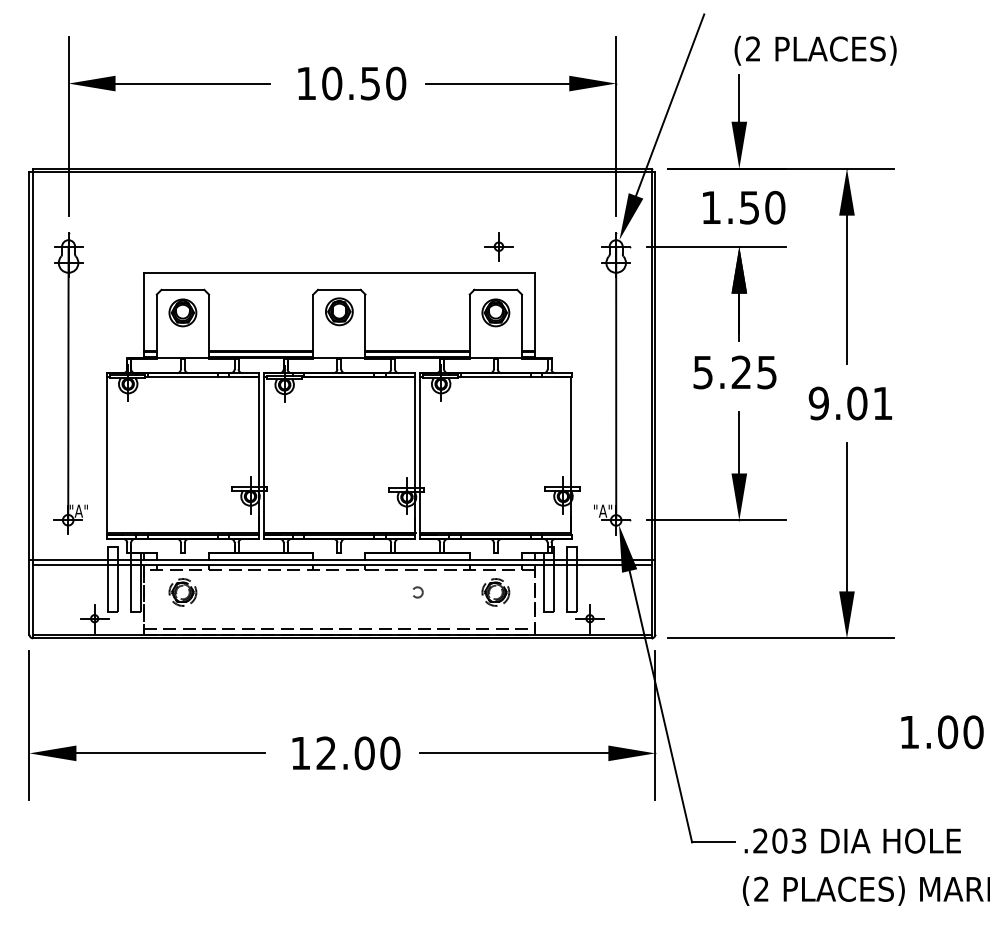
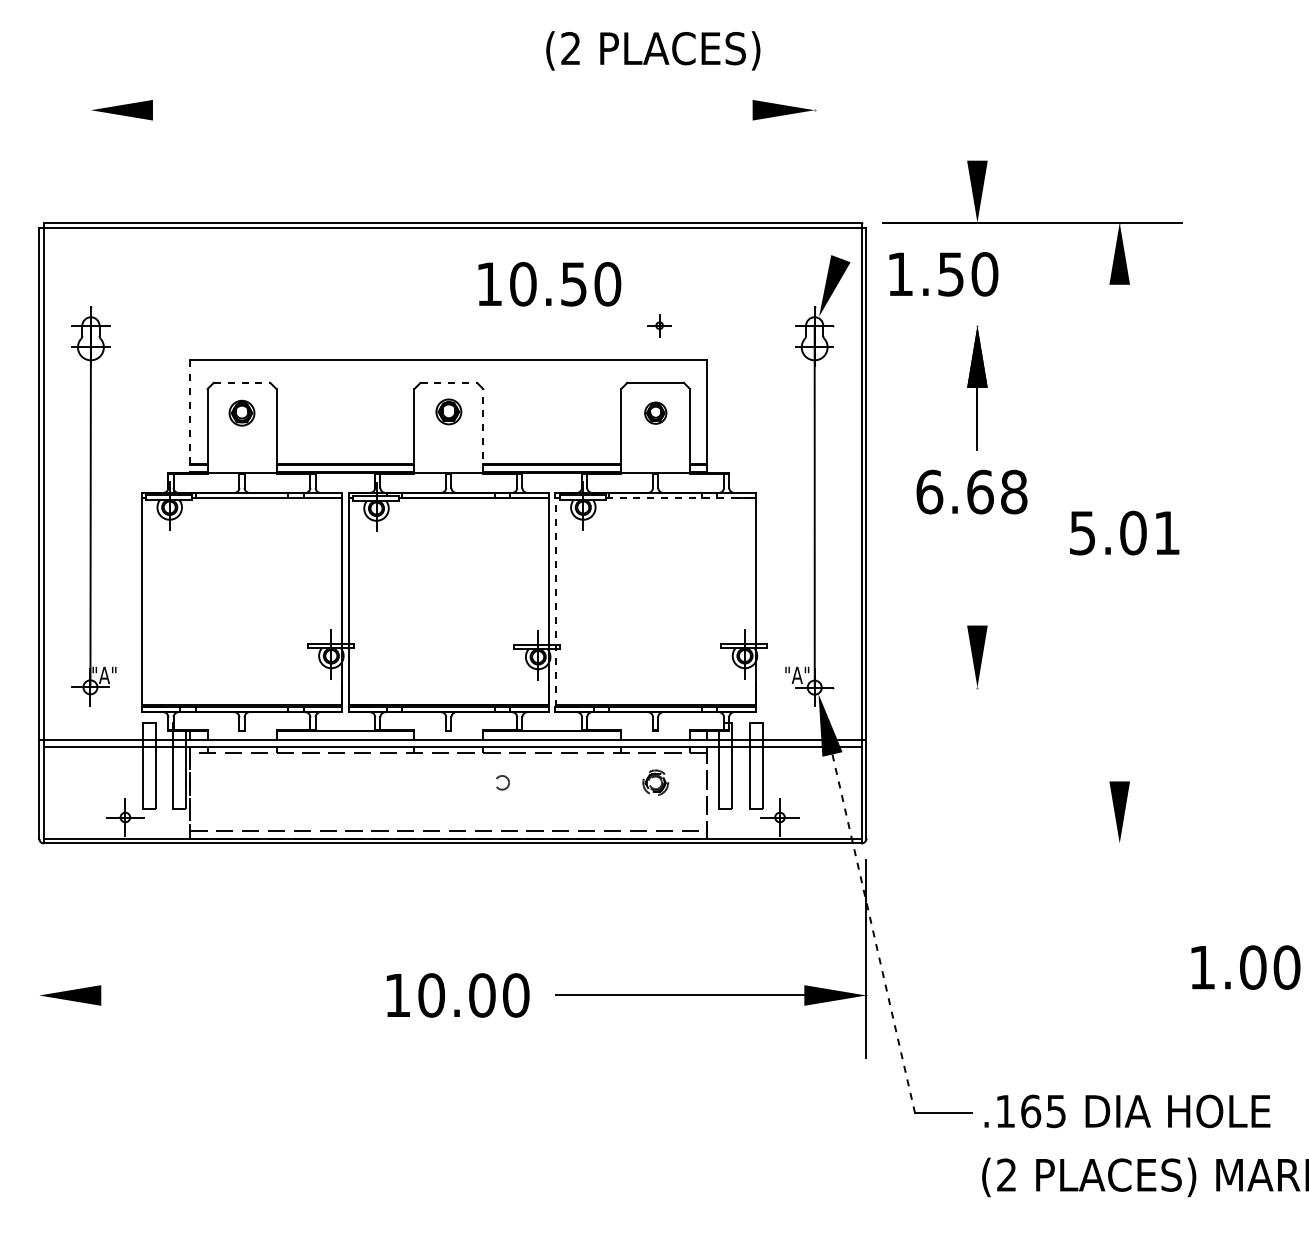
text: (815, 50) -> (653, 50), moved
line: (192, 83) -> (254, 110), removed
text: (352, 83) -> (549, 284), moved
line: (497, 83) -> (657, 110), removed
line: (739, 98) -> (977, 129), removed
line: (669, 104) -> (885, 138), removed
line: (68, 126) -> (90, 166), removed
line: (616, 126) -> (814, 166), removed
text: (743, 207) -> (943, 274), moved
part: (498, 246) -> (659, 325), size x0.6
line: (715, 246) -> (946, 325), removed
line: (183, 289) -> (242, 382), solid -> dashed
line: (339, 289) -> (449, 382), solid -> dashed
line: (846, 289) -> (1119, 382), removed
part: (339, 311) -> (448, 411), size x0.7
part: (182, 312) -> (241, 412), size x0.7
part: (495, 312) -> (655, 412), size x0.6
line: (143, 315) -> (190, 416), solid -> dashed
line: (365, 326) -> (483, 431), solid -> dashed
text: (734, 372) -> (971, 491), 5.25 -> 6.68
line: (515, 377) -> (681, 498), solid -> dashed
text: (818, 403) -> (1082, 532), 9.01 -> 5.01
line: (739, 442) -> (977, 584), removed
line: (420, 456) -> (555, 602), solid -> dashed
line: (846, 517) -> (1119, 683), removed
line: (715, 520) -> (946, 687), removed
part: (182, 592) -> (241, 782), removed
circle: (417, 592) -> (502, 782), moved
part: (495, 592) -> (655, 782), size x0.7
line: (780, 638) -> (1032, 843), removed
line: (660, 707) -> (873, 934), solid -> dashed
line: (29, 725) -> (39, 958), removed
line: (170, 753) -> (225, 995), removed
text: (326, 753) -> (431, 995), 12.00 -> 10.00
text: (779, 840) -> (1030, 1110), .203 -> .165

